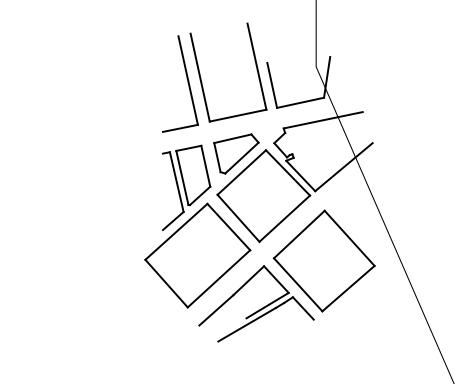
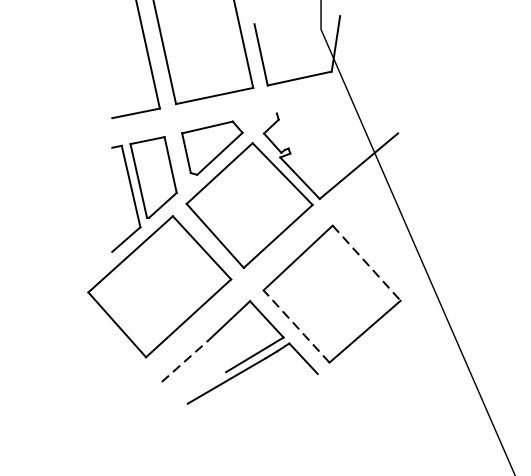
line: (322, 120) -> (329, 102), removed
line: (349, 238) -> (366, 263), solid -> dashed
line: (298, 284) -> (296, 326), solid -> dashed
line: (216, 310) -> (185, 361), solid -> dashed

